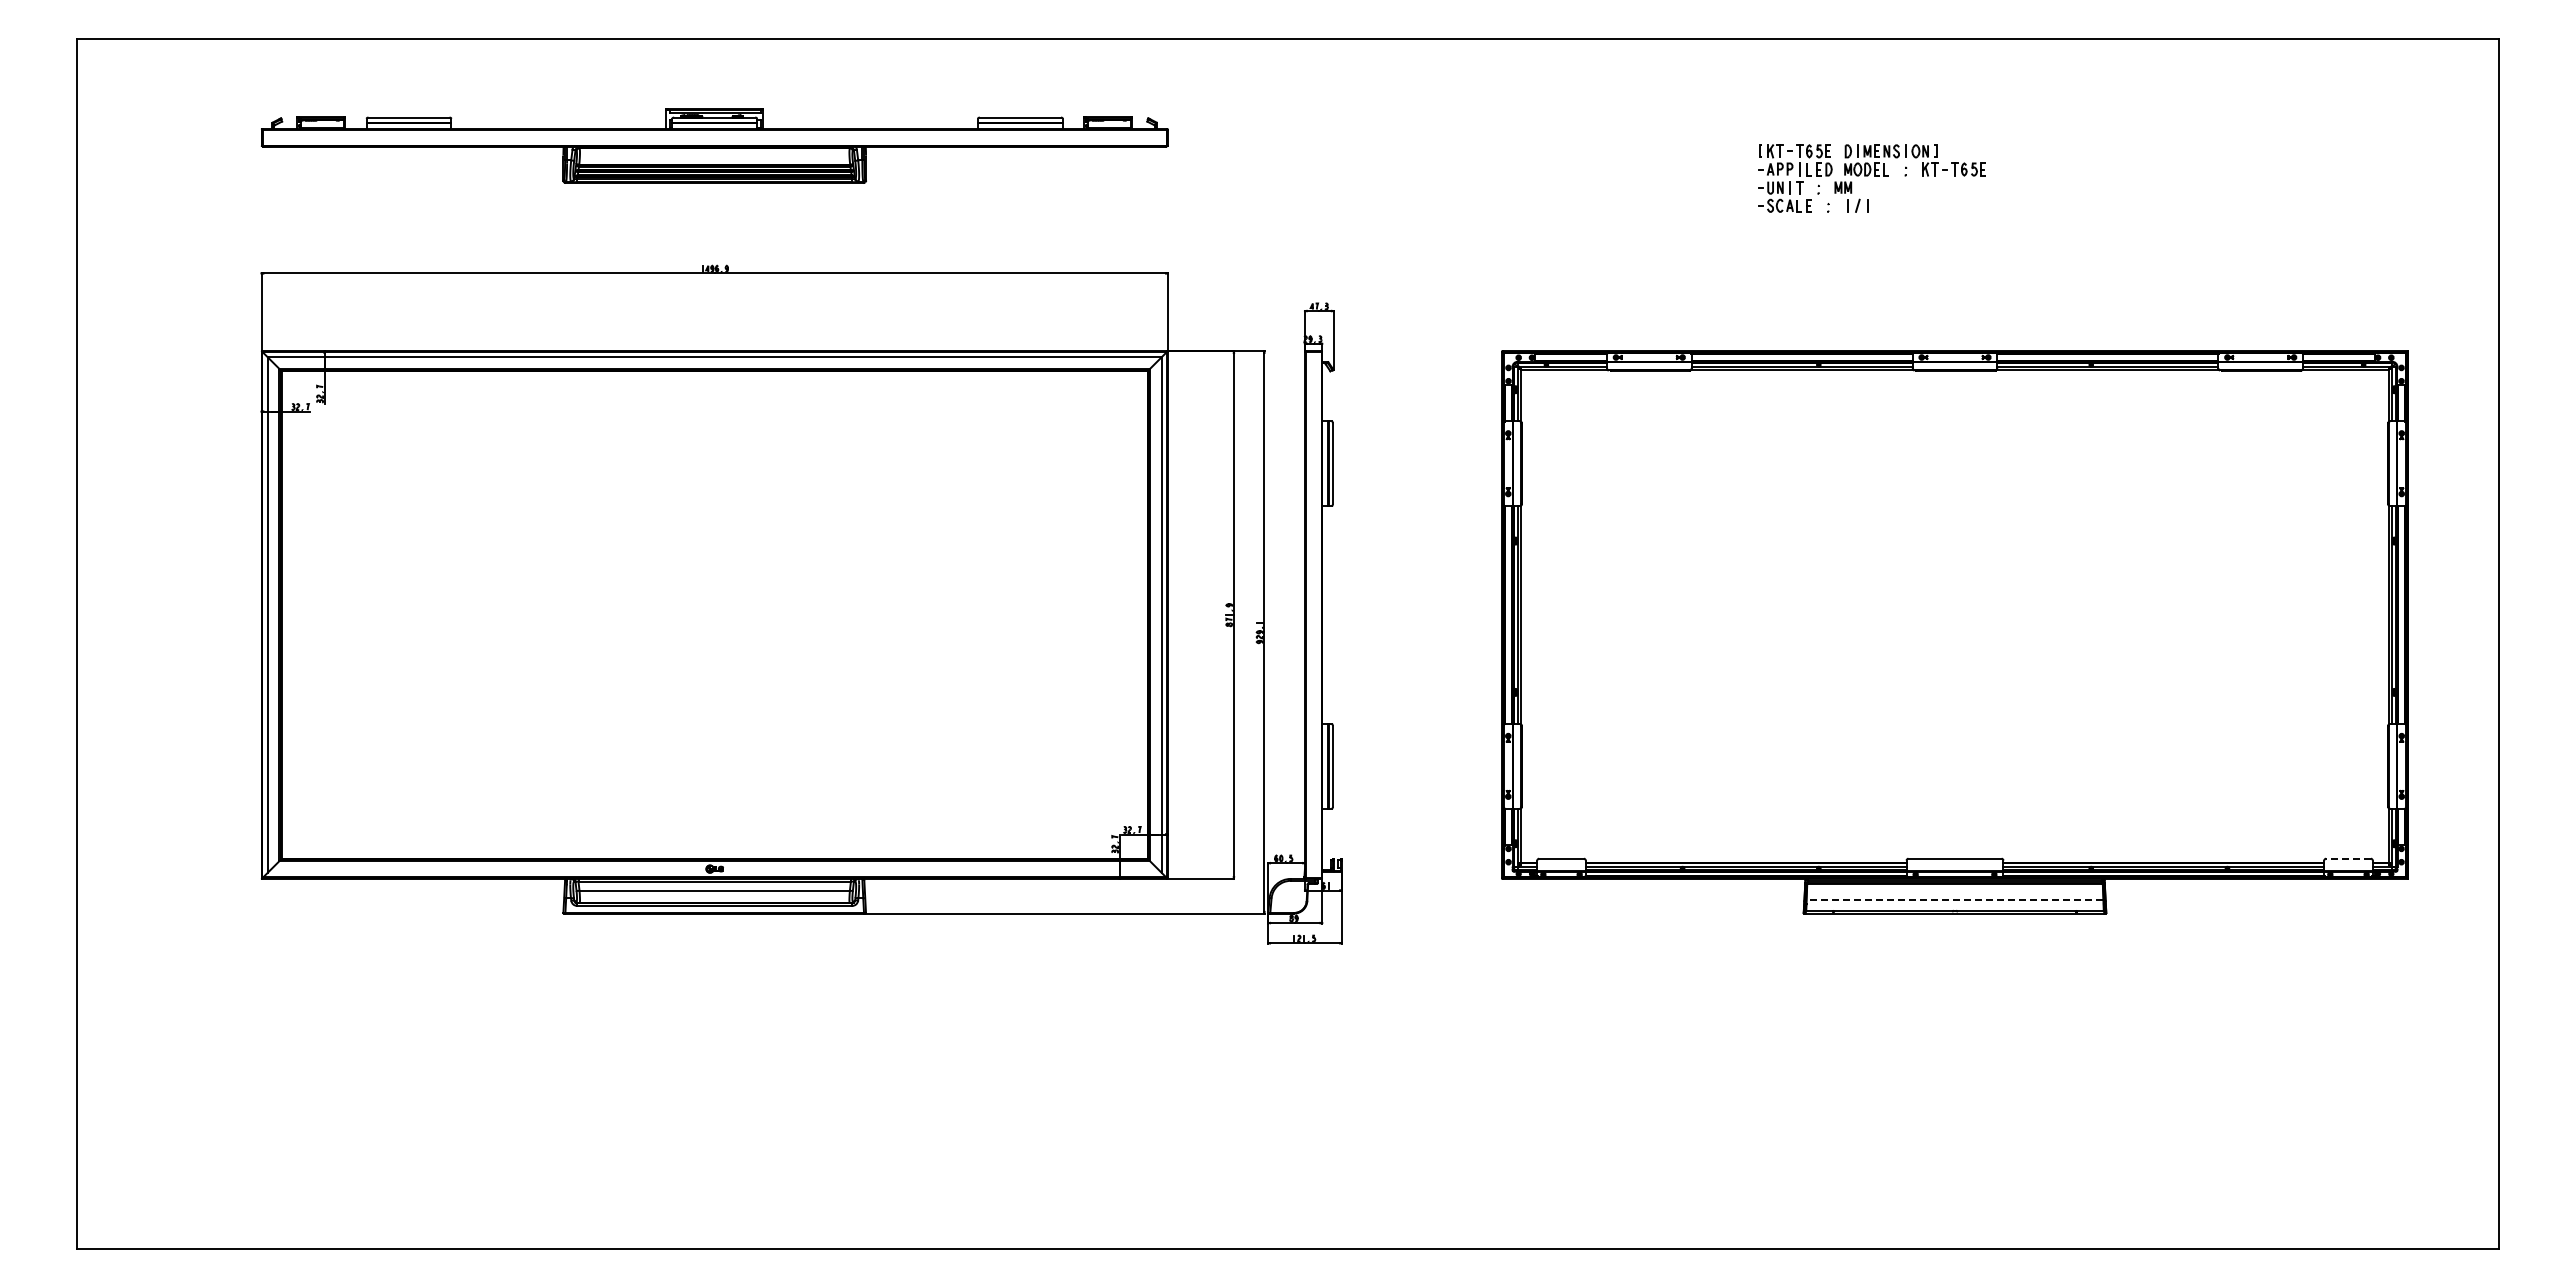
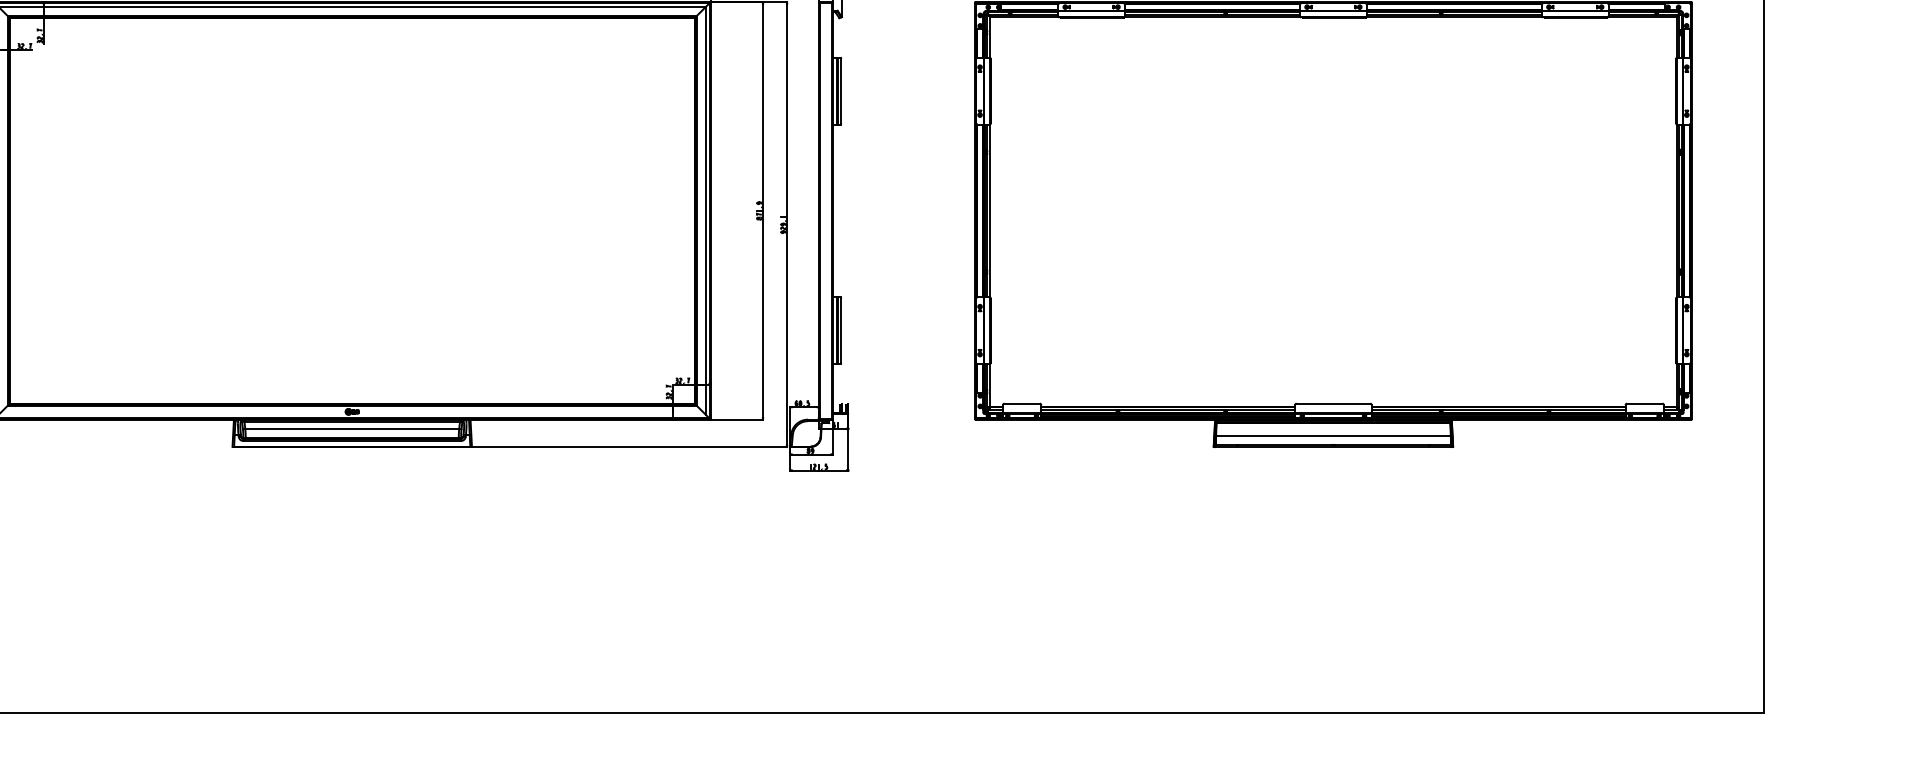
line: (2348, 858) -> (1644, 403), dashed -> solid
line: (1954, 899) -> (1333, 435), dashed -> solid

